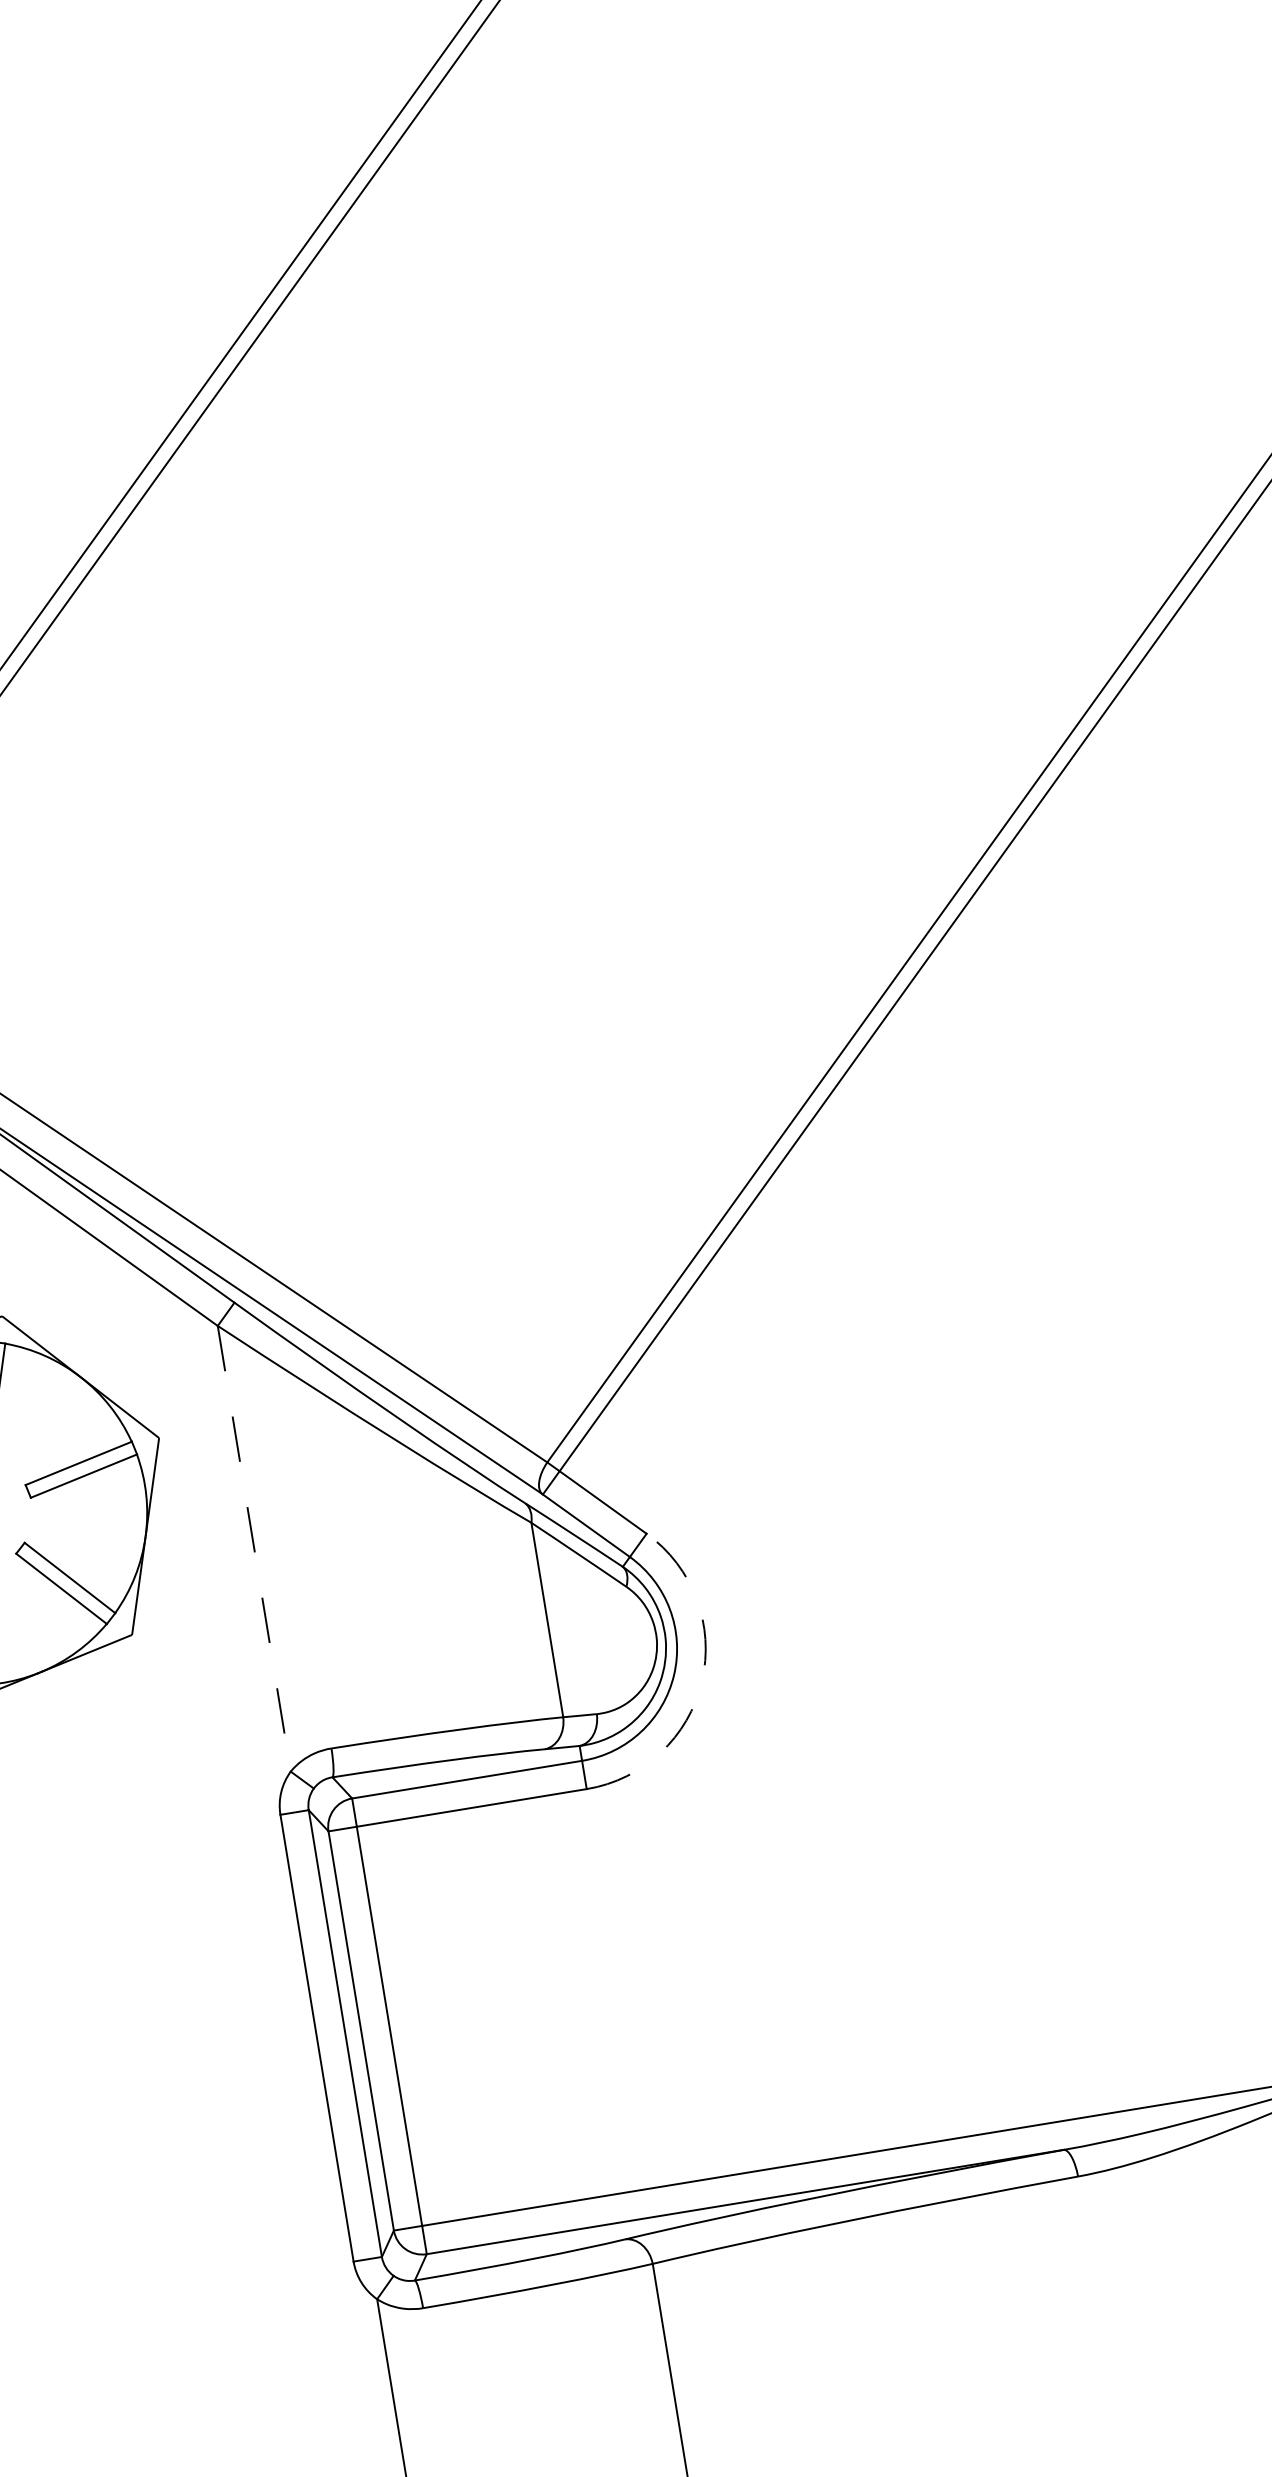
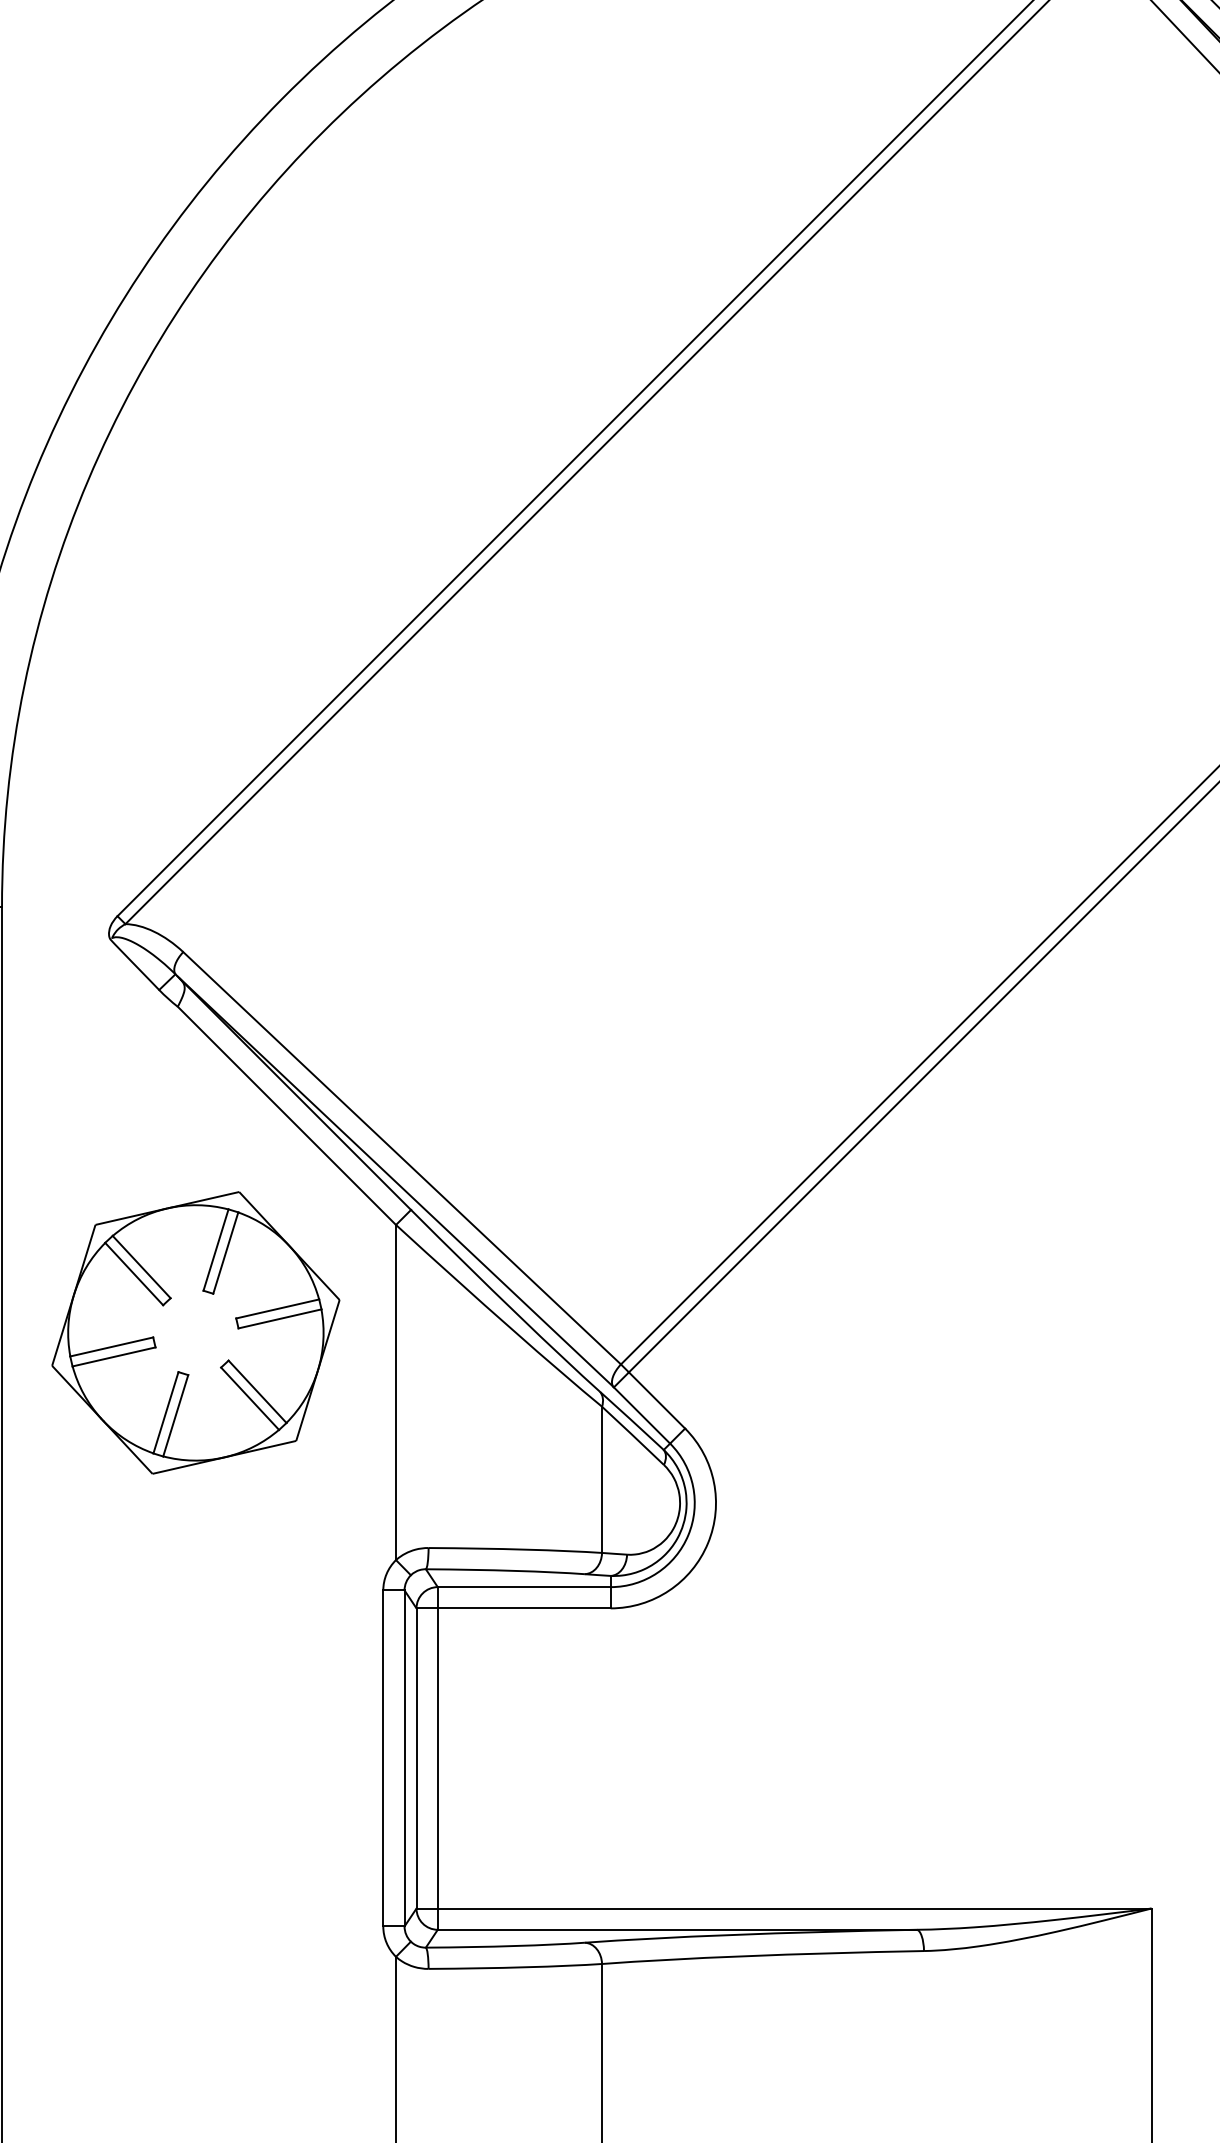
line: (254, 1548) -> (396, 1392), dashed -> solid
arc: (701, 1681) -> (707, 1543), dashed -> solid

